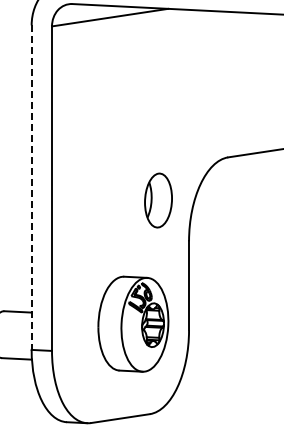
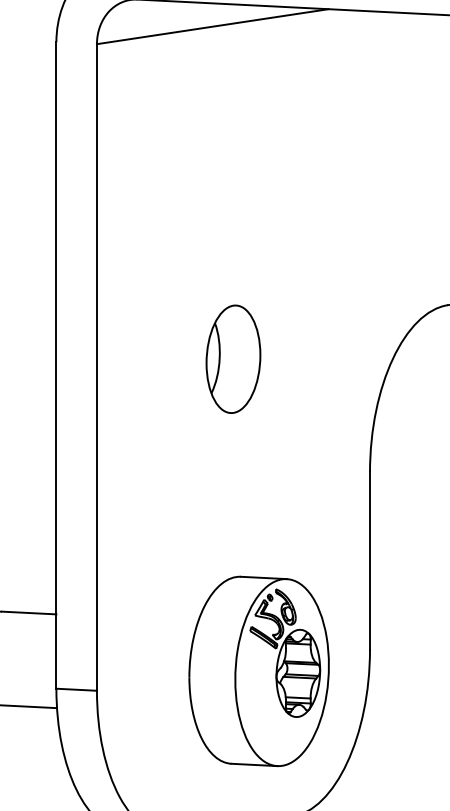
line: (31, 188) -> (56, 367), dashed -> solid
part: (158, 200) -> (233, 359), moved
part: (133, 323) -> (259, 669), moved

